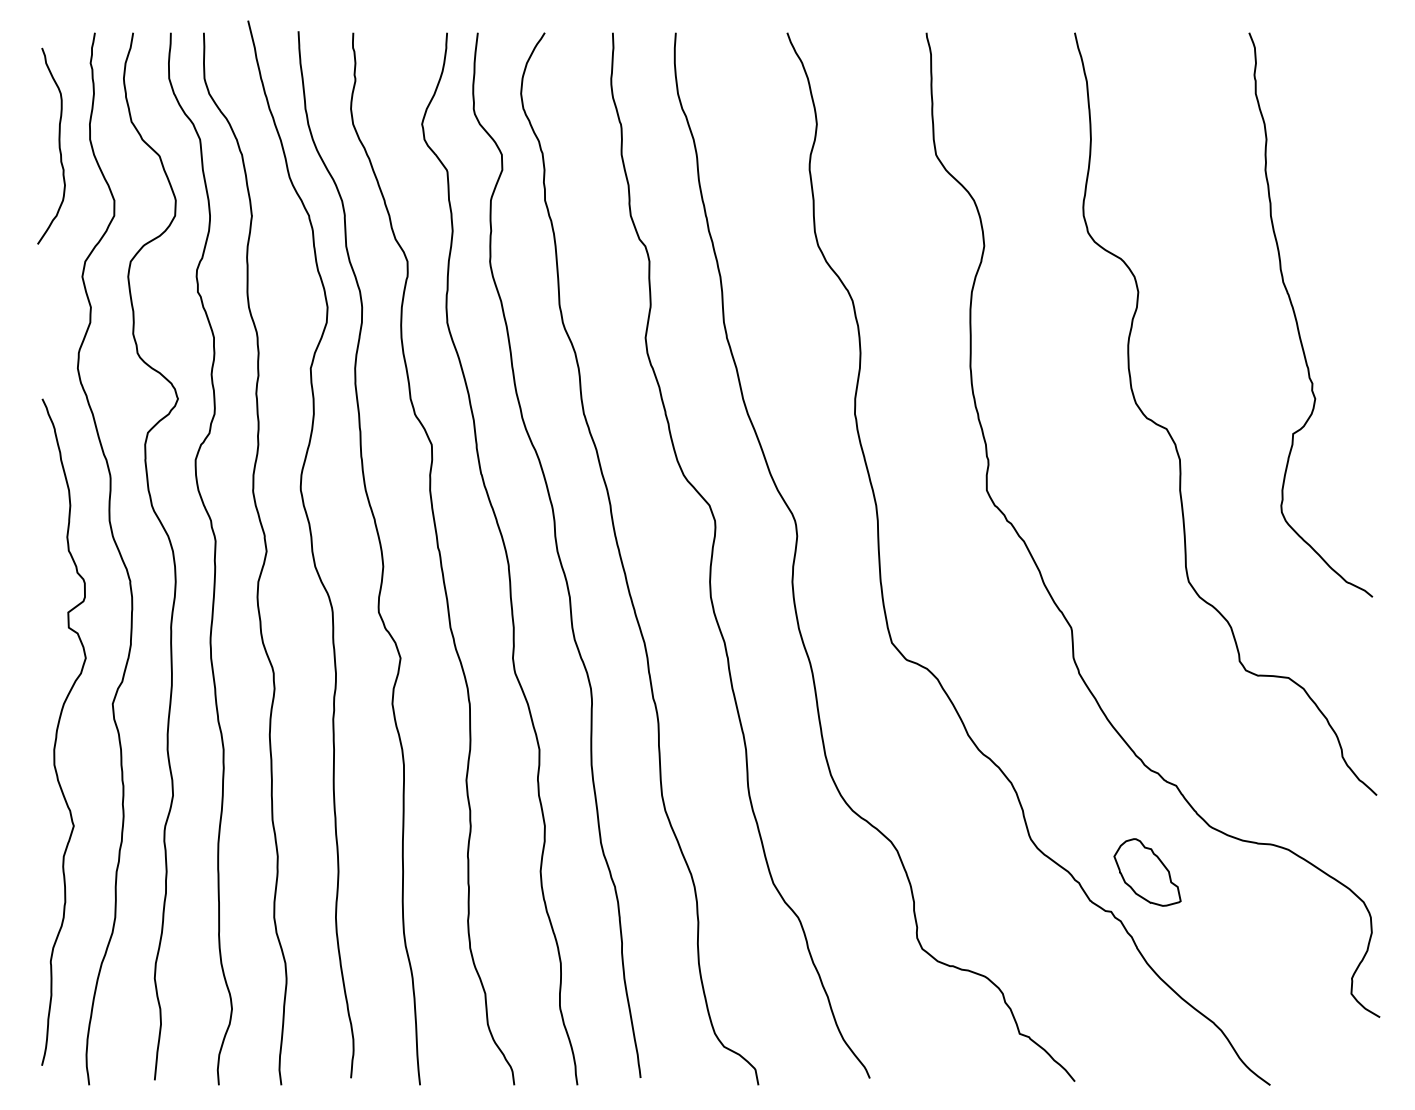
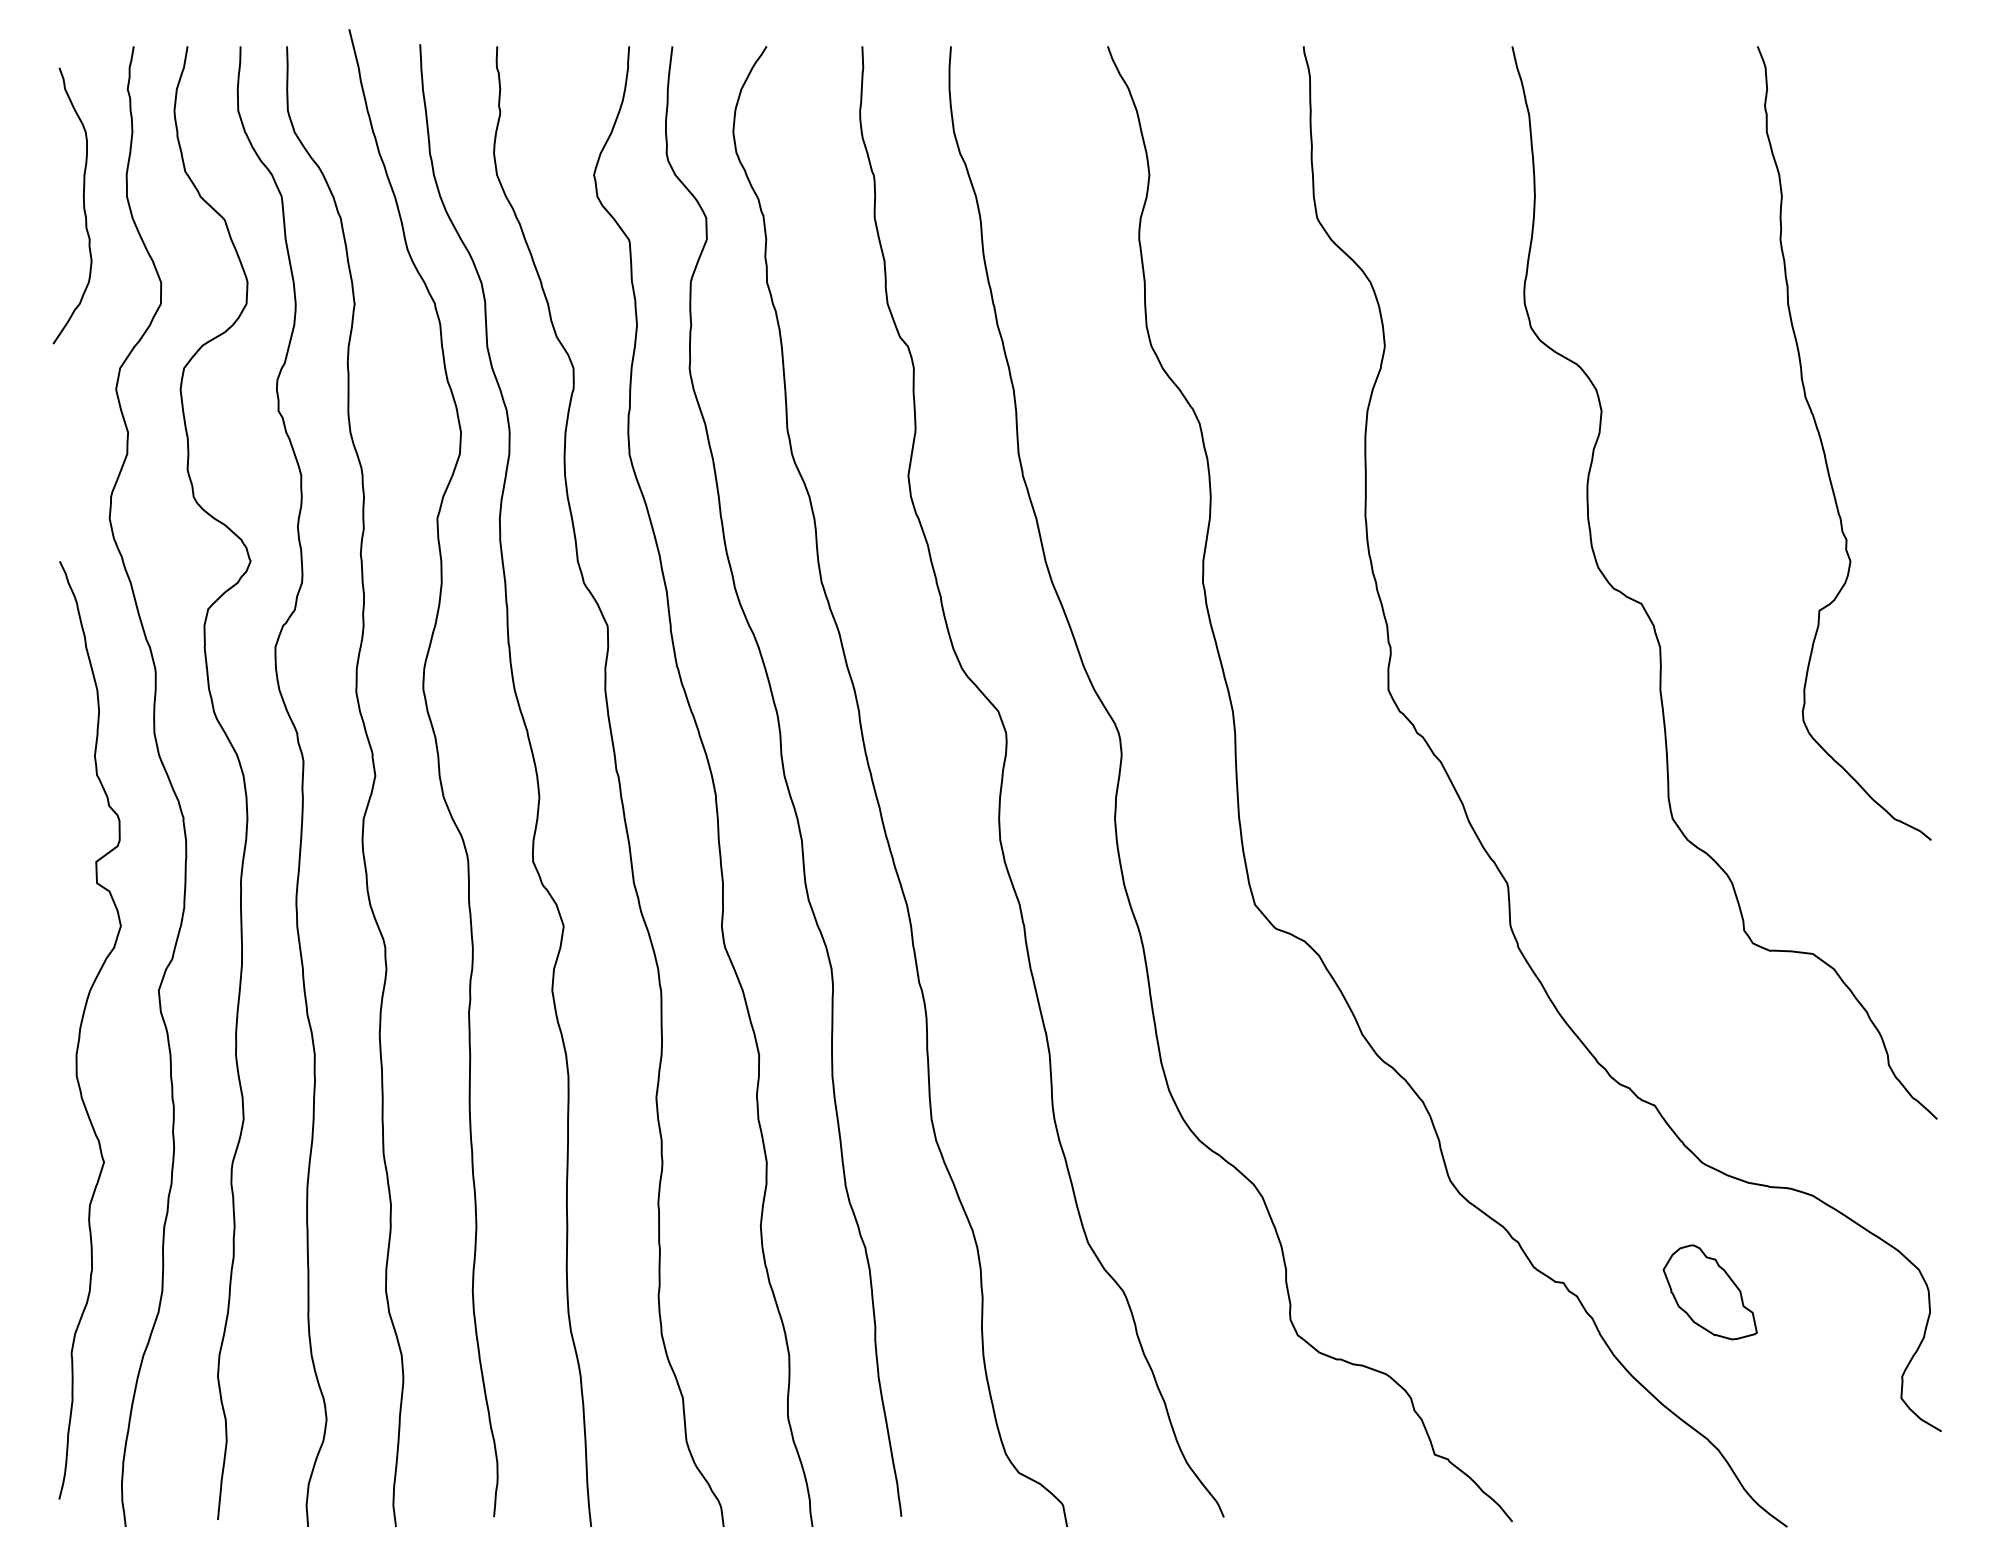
part: (1147, 872) -> (1710, 1292), moved

